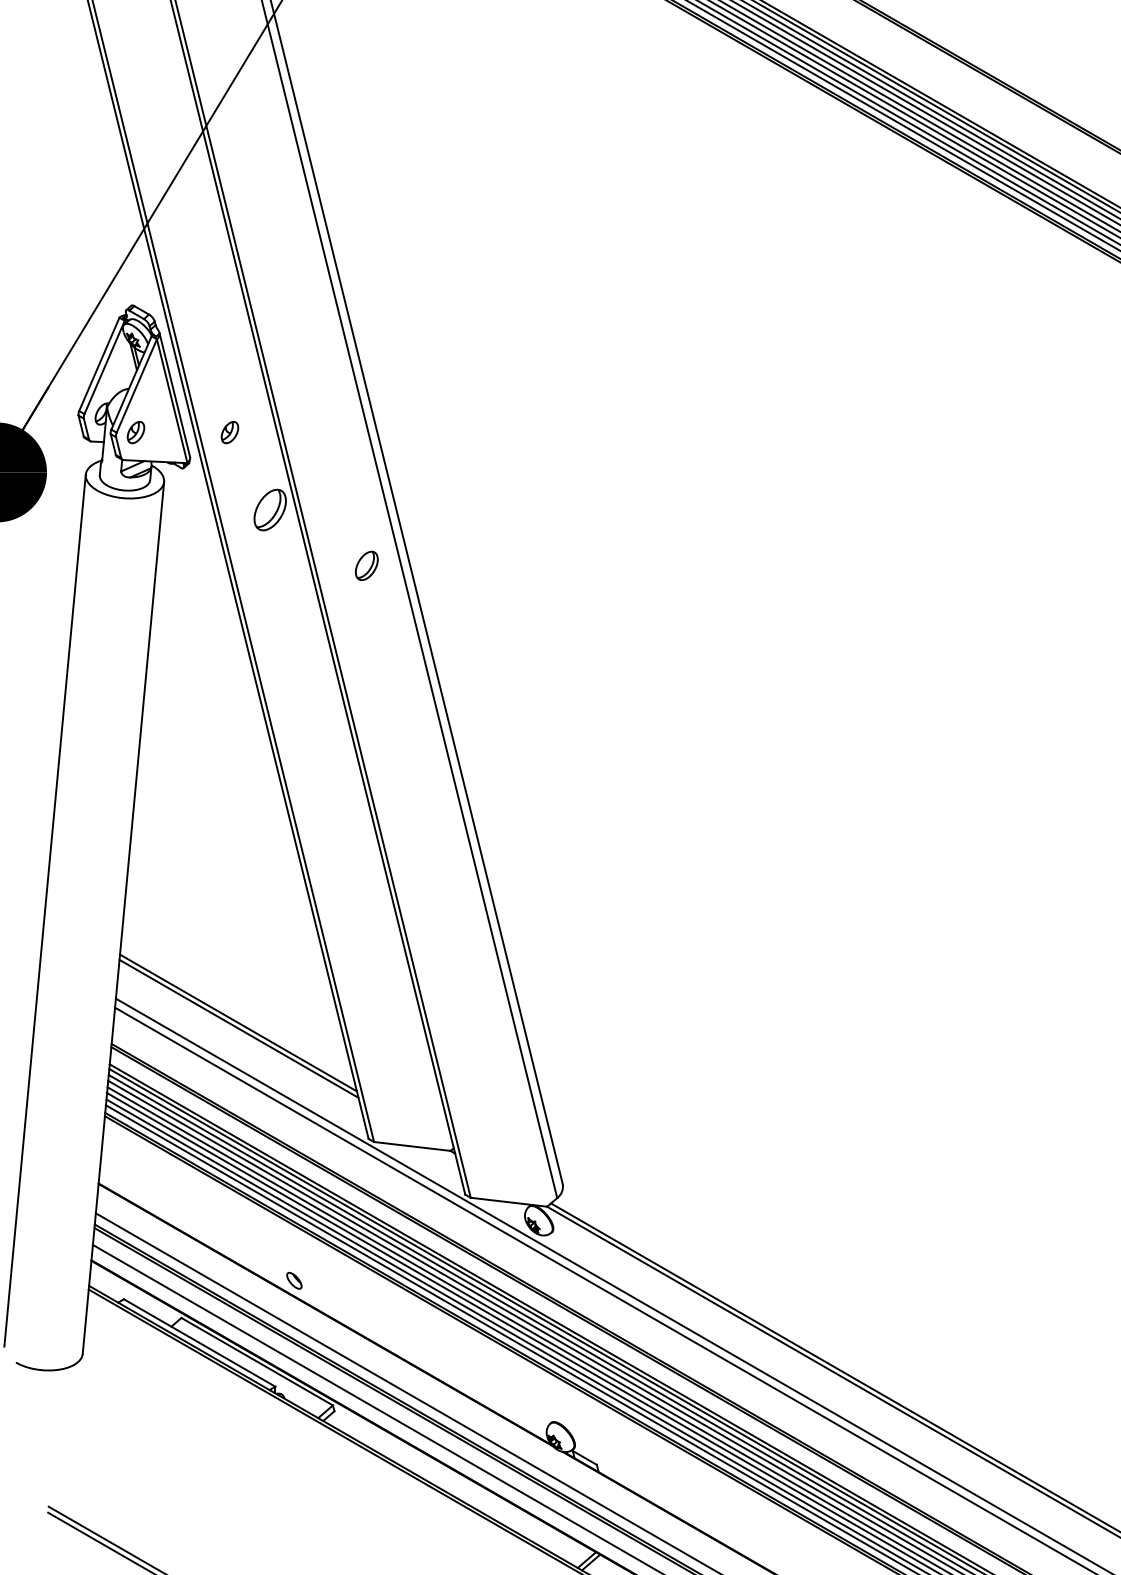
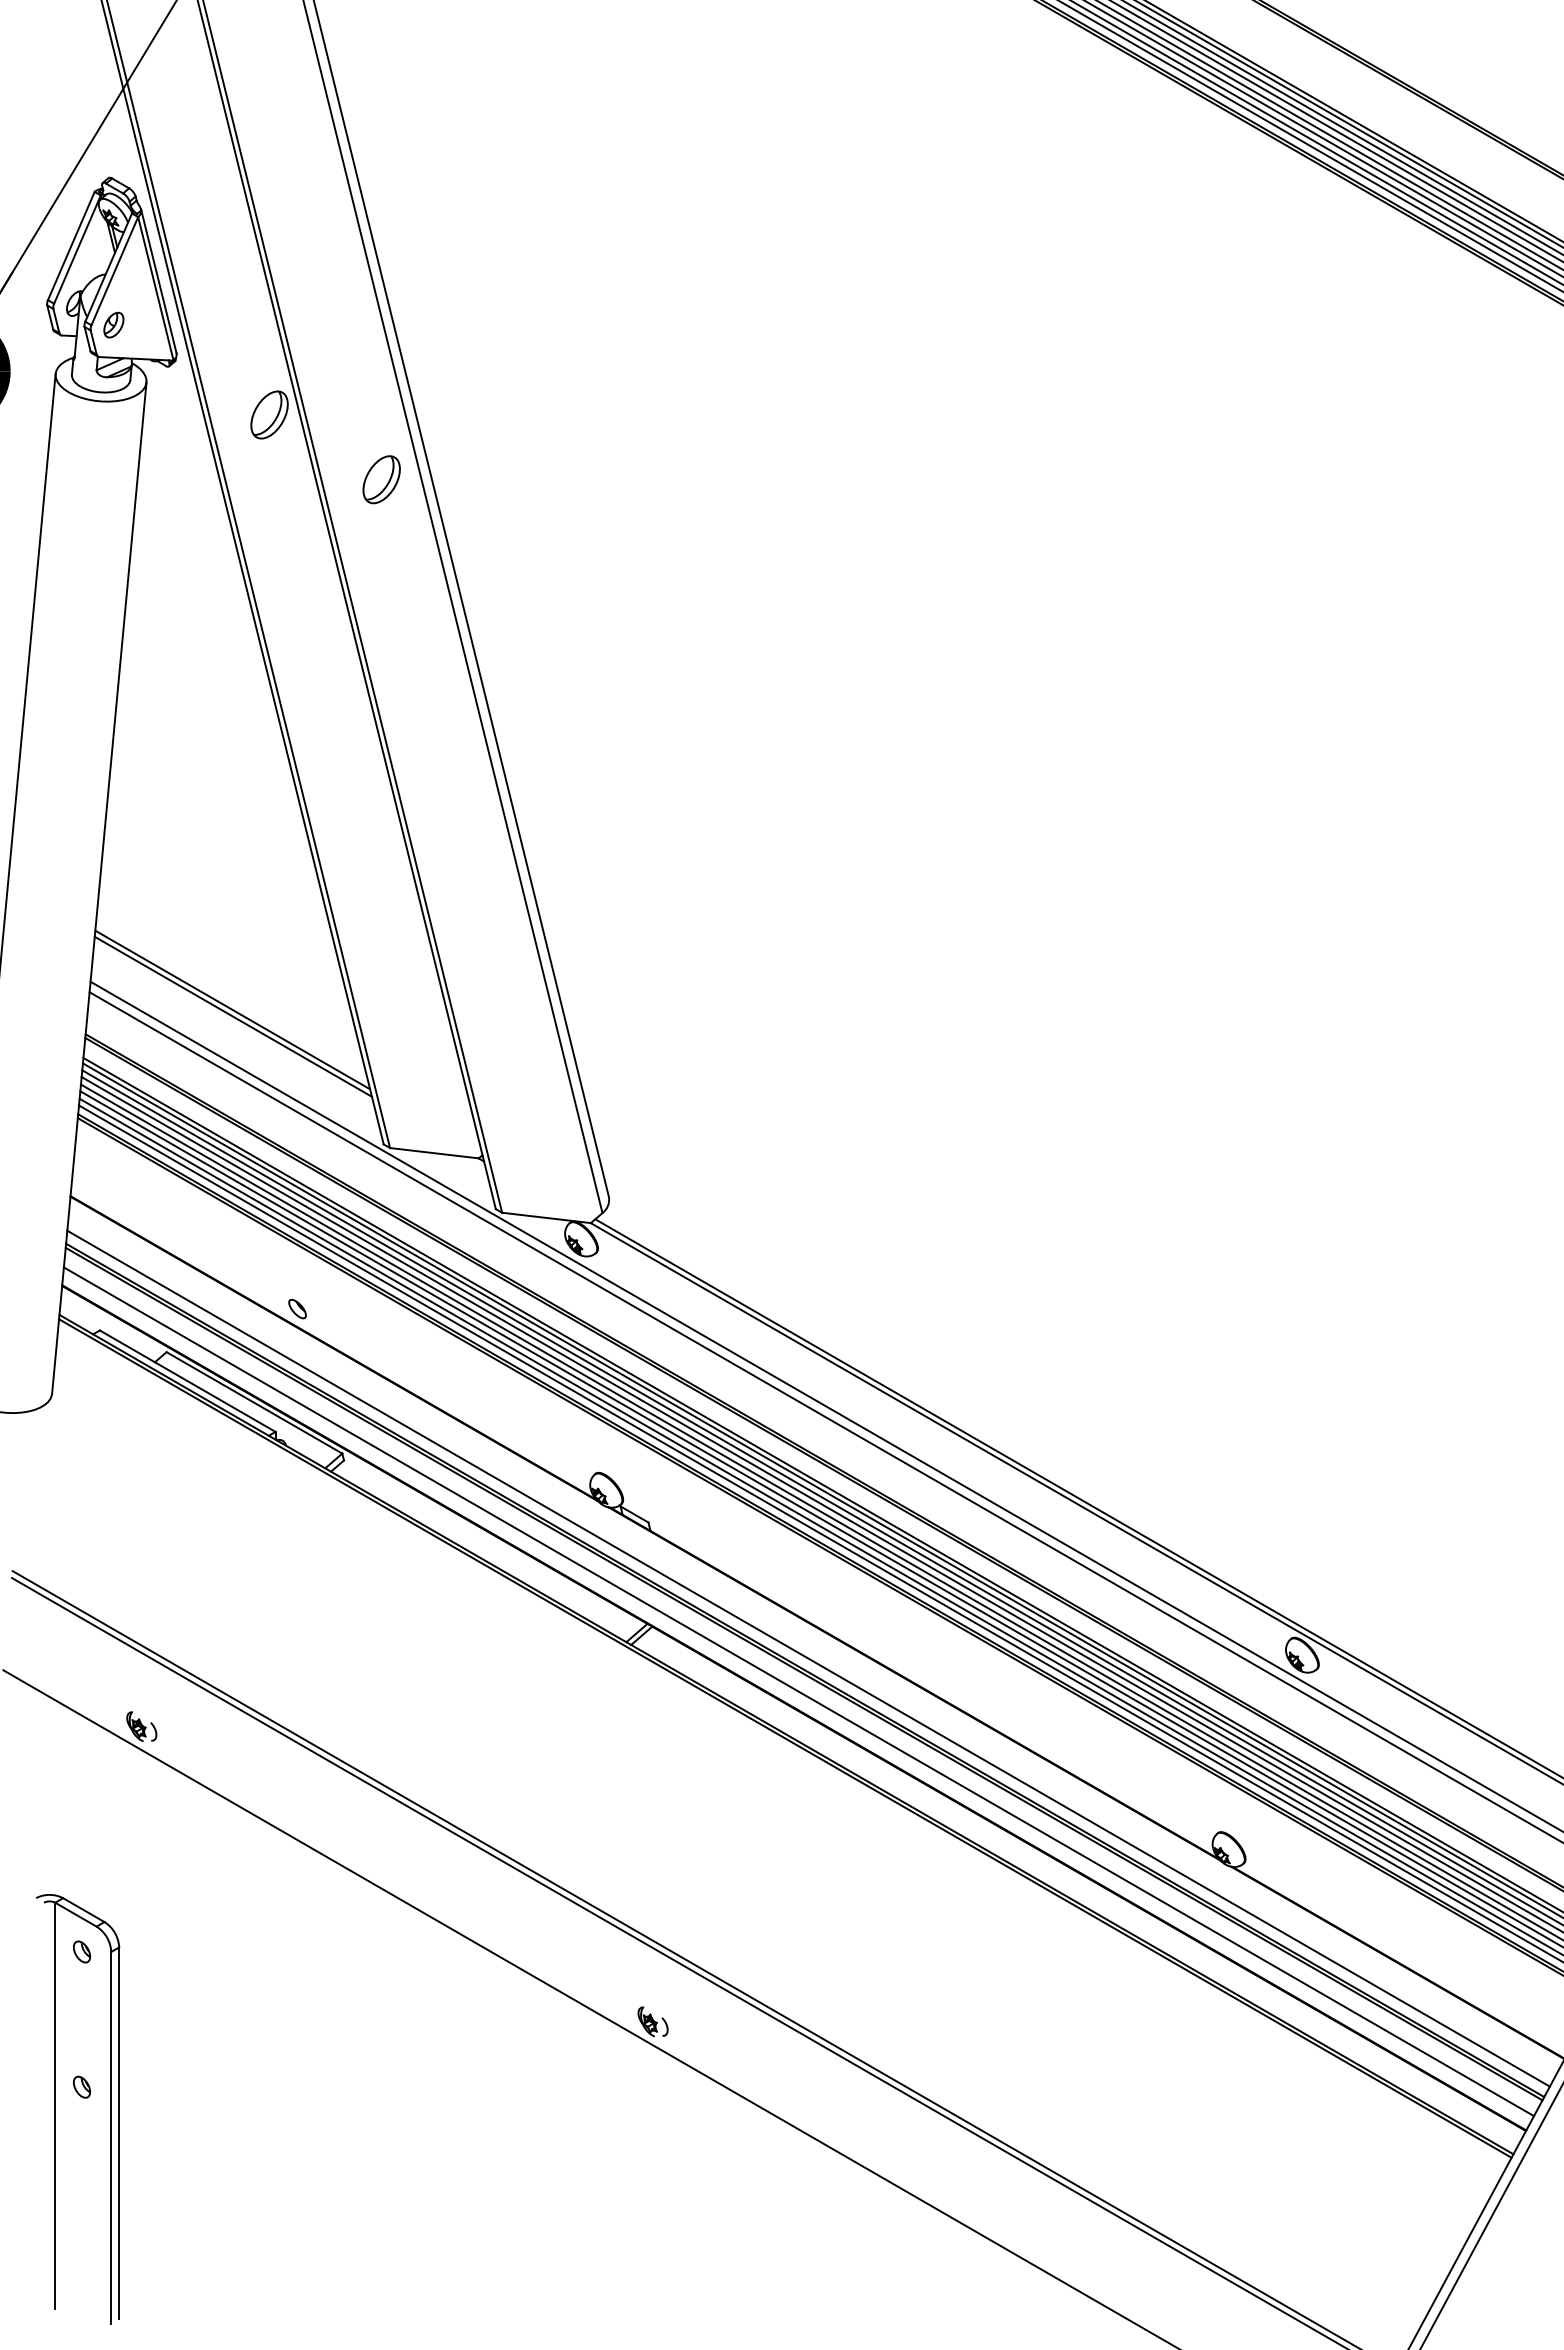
part: (229, 432) -> (222, 324), removed
part: (366, 565) -> (381, 479), size x1.43

